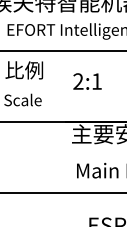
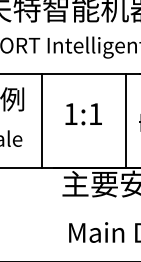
text: (78, 81) -> (71, 114), 2:1 -> 1:1
line: (56, 86) -> (41, 120), added
line: (119, 86) -> (125, 120), added

